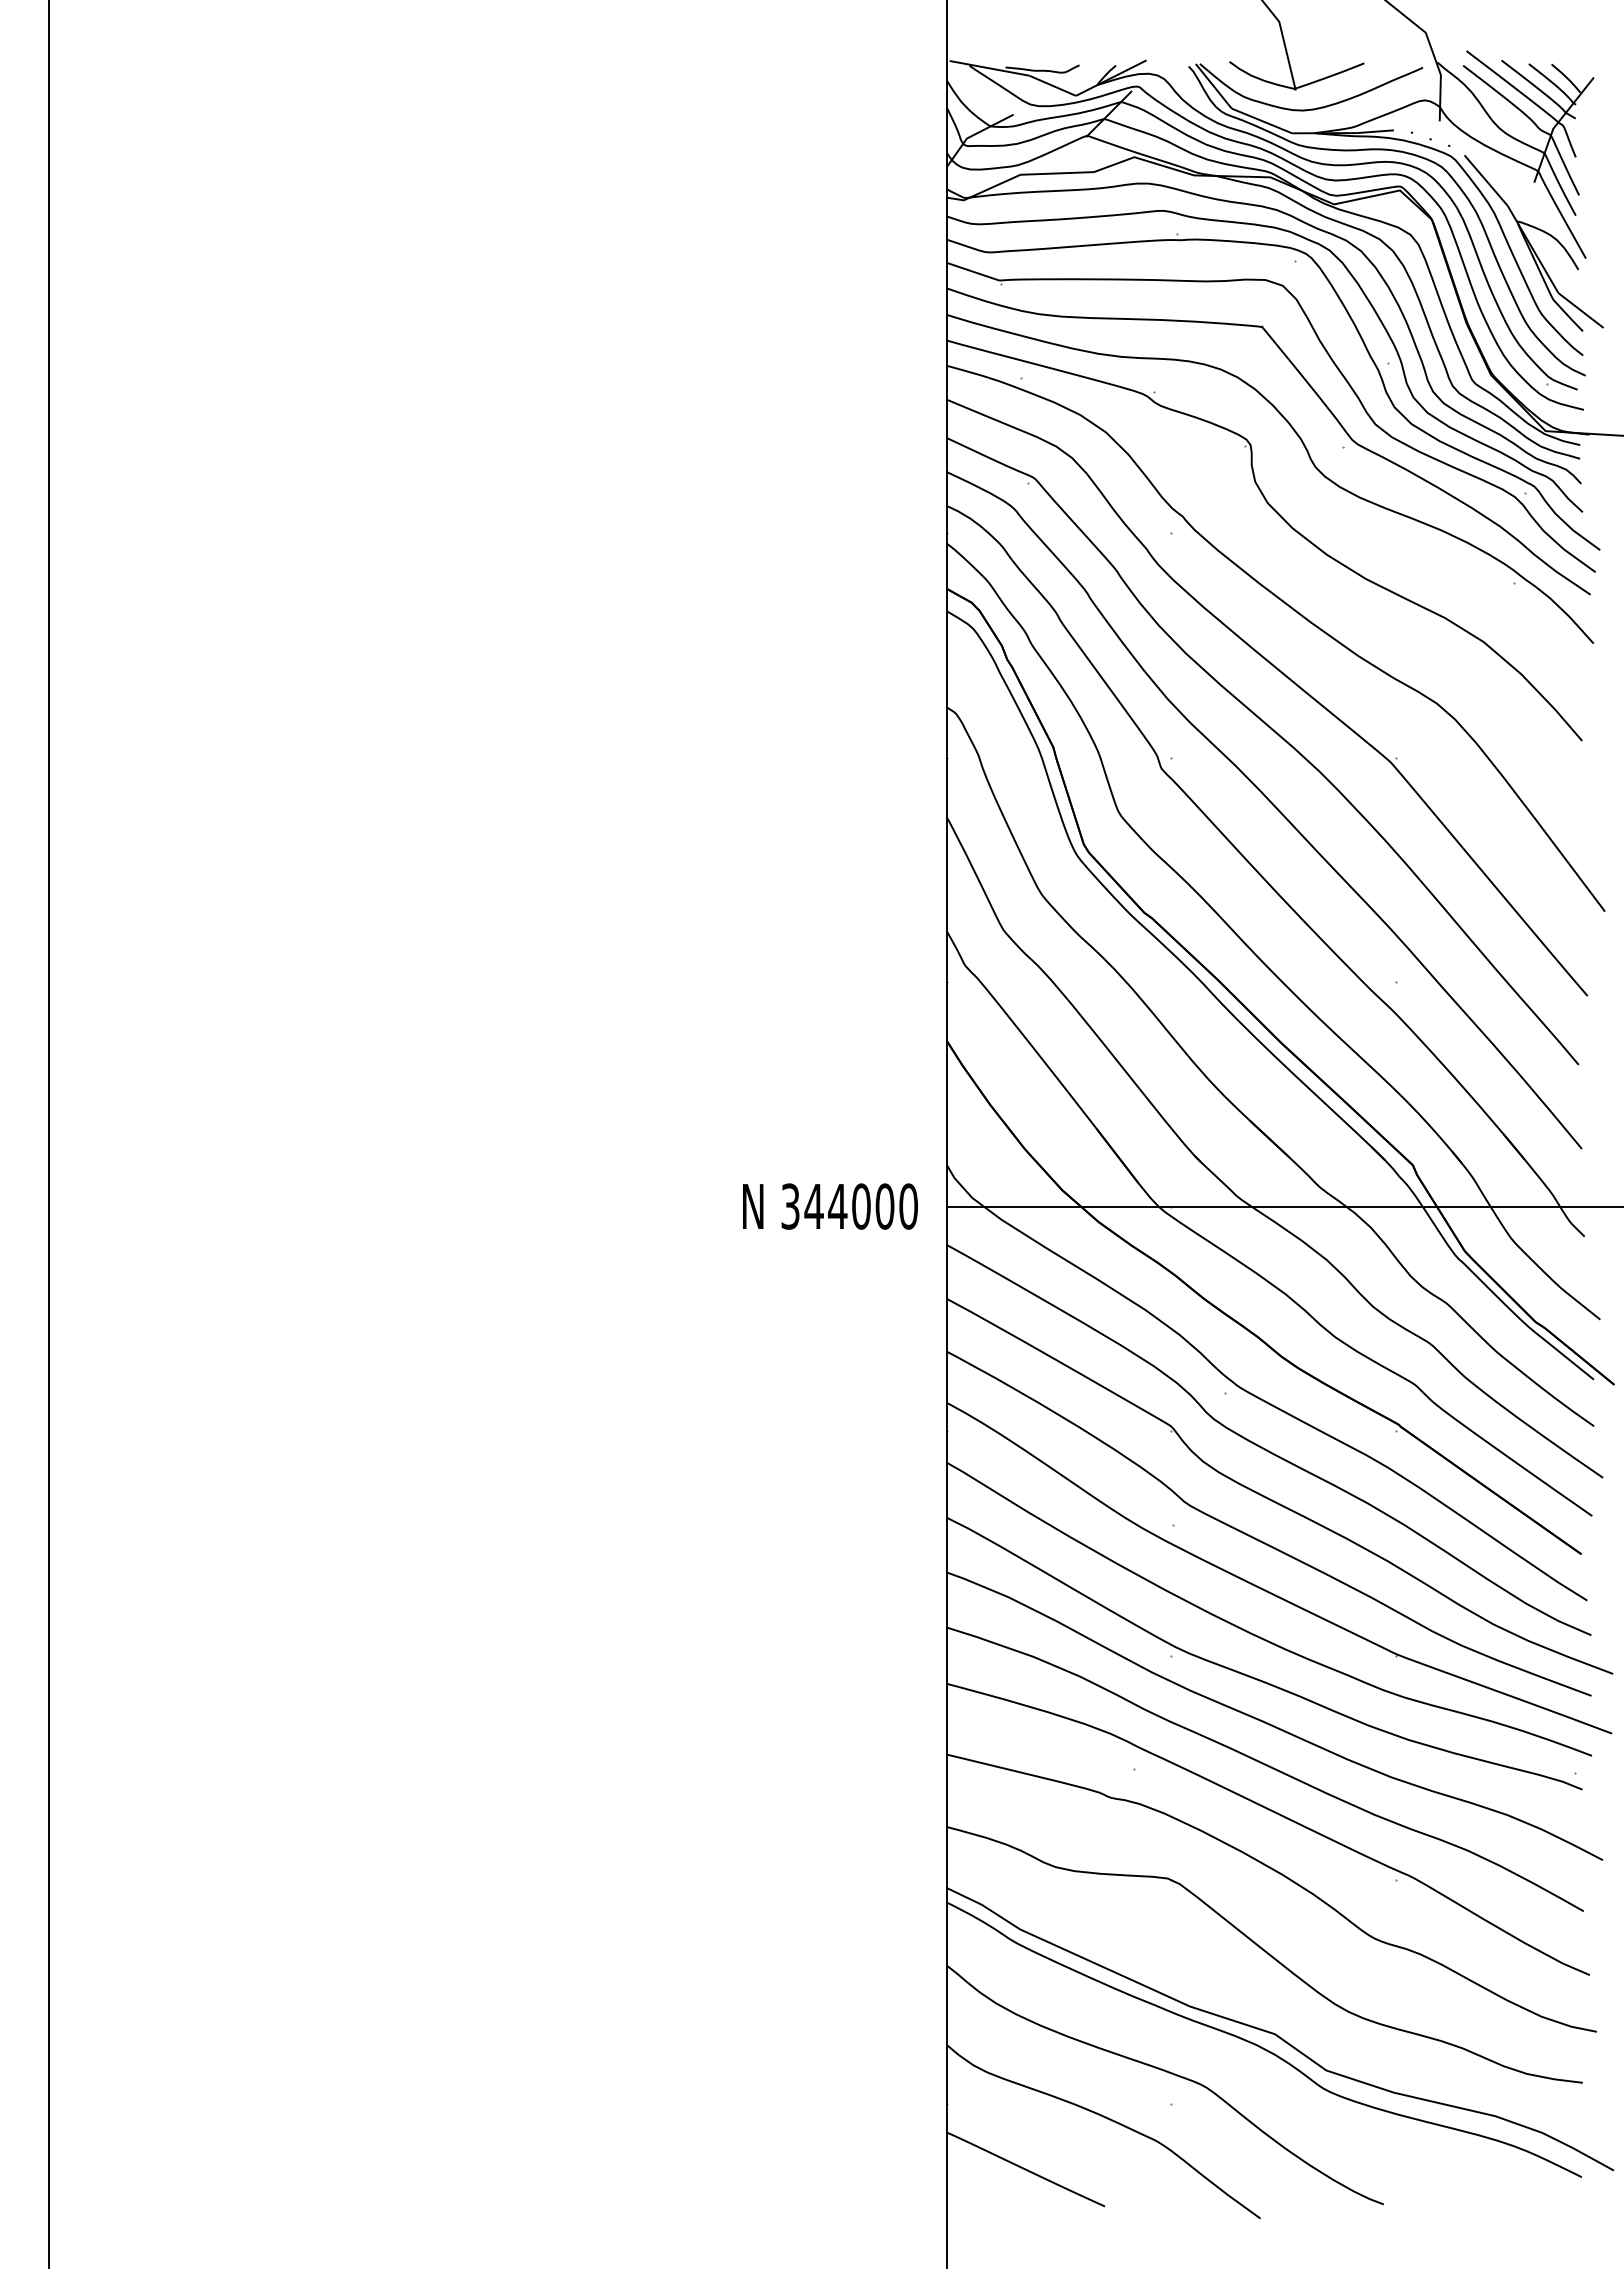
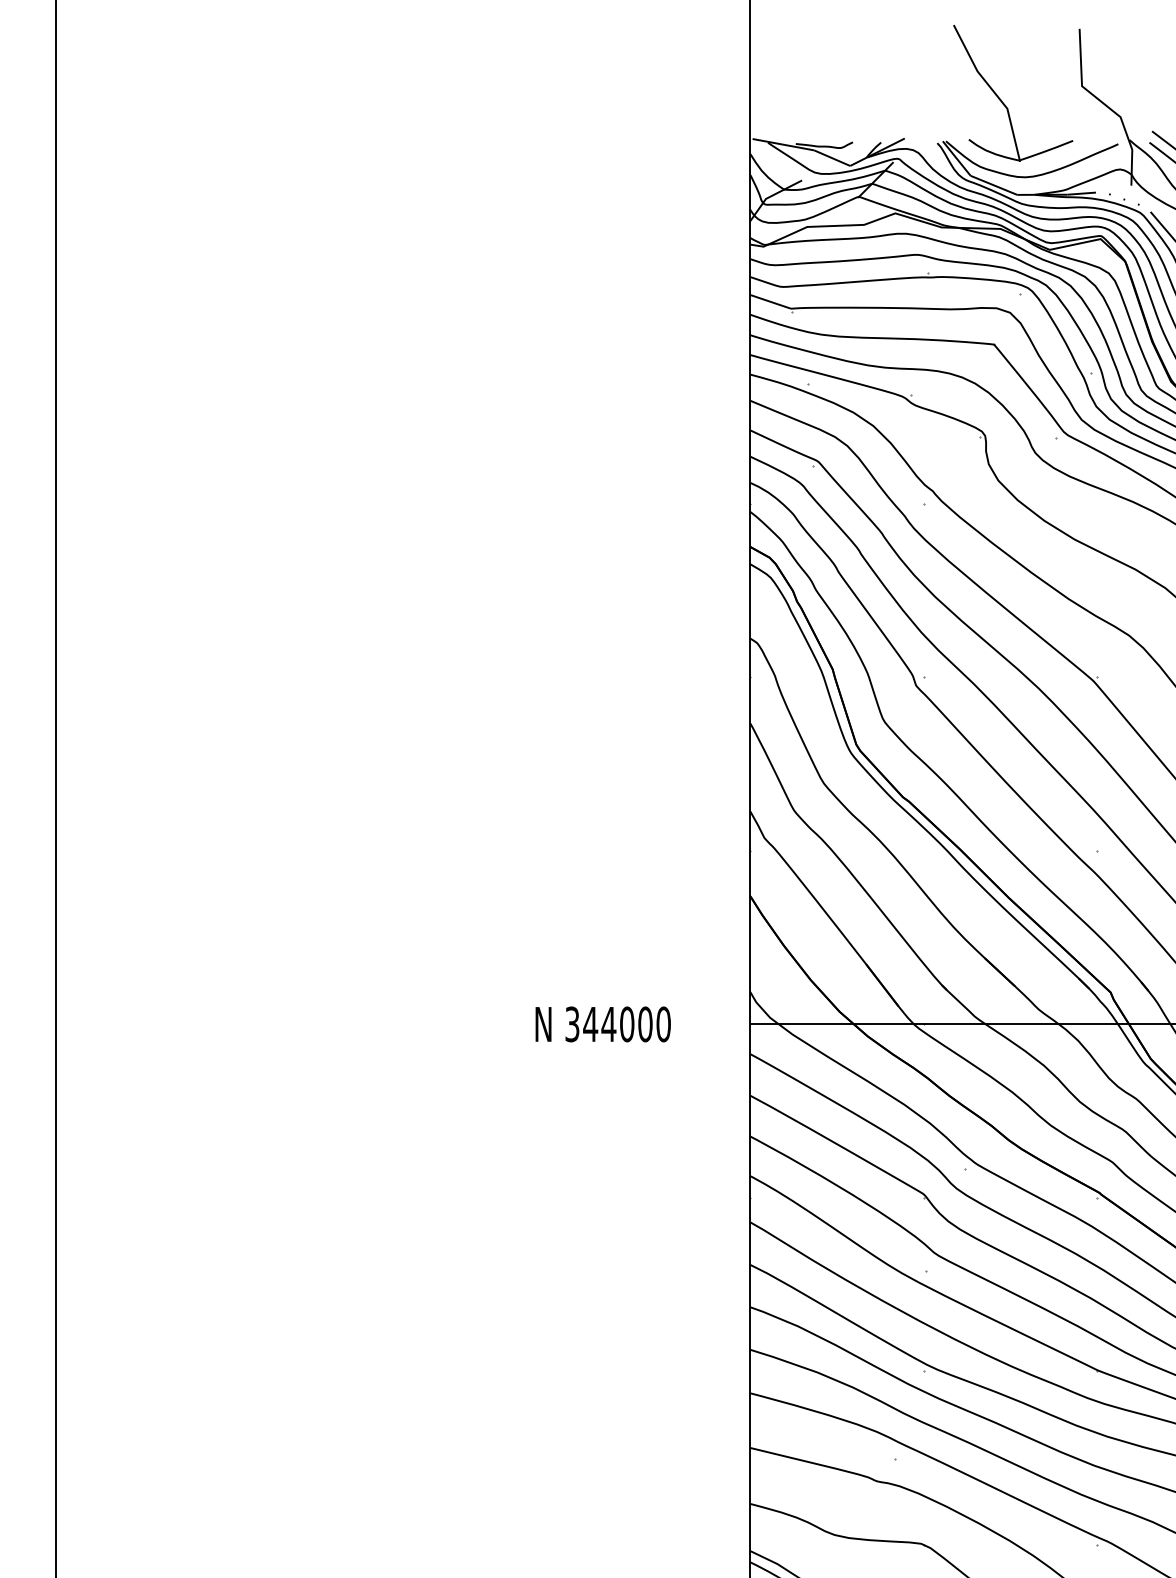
text: (830, 1206) -> (603, 1024), moved

